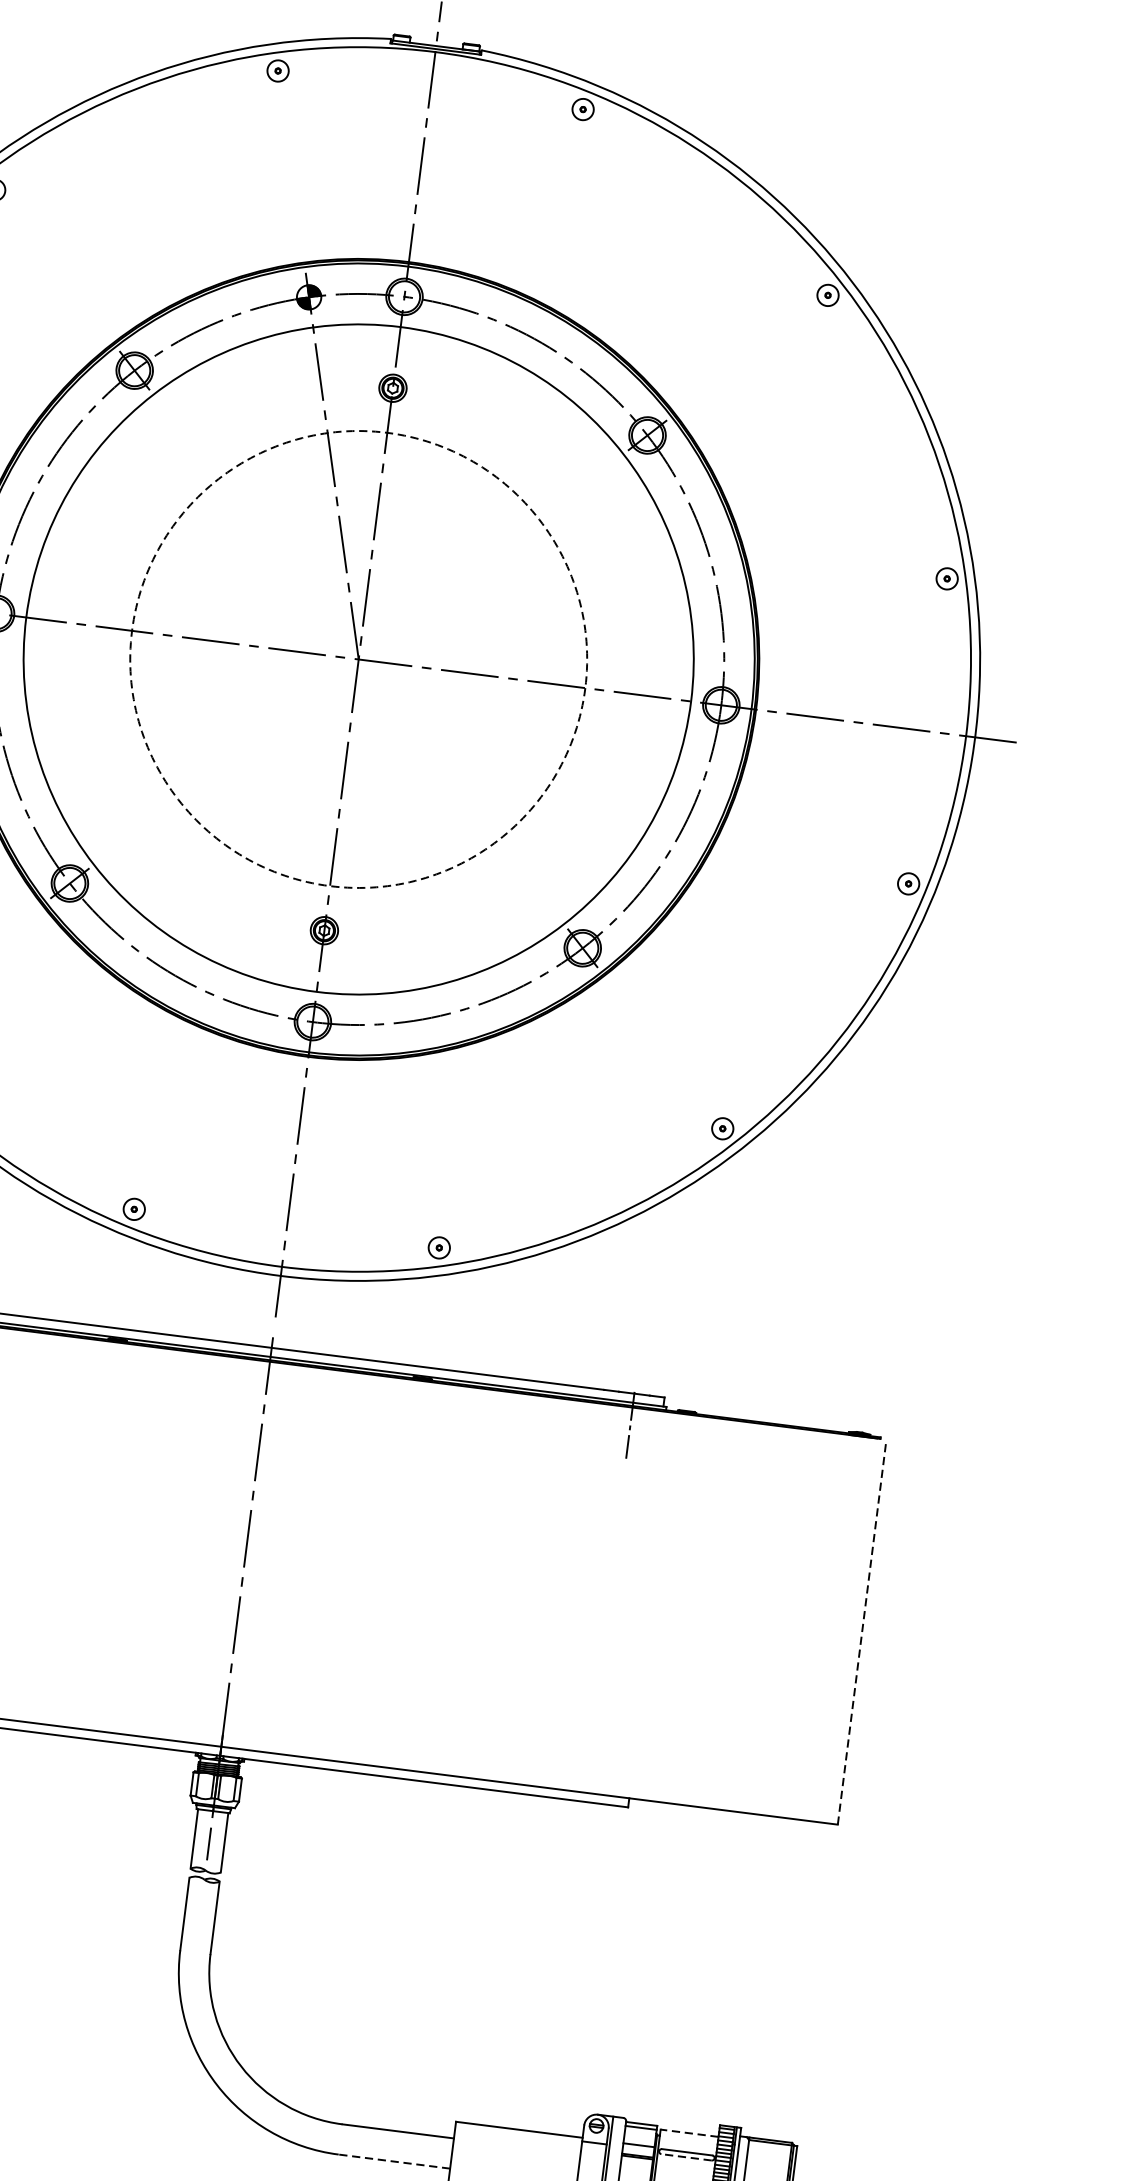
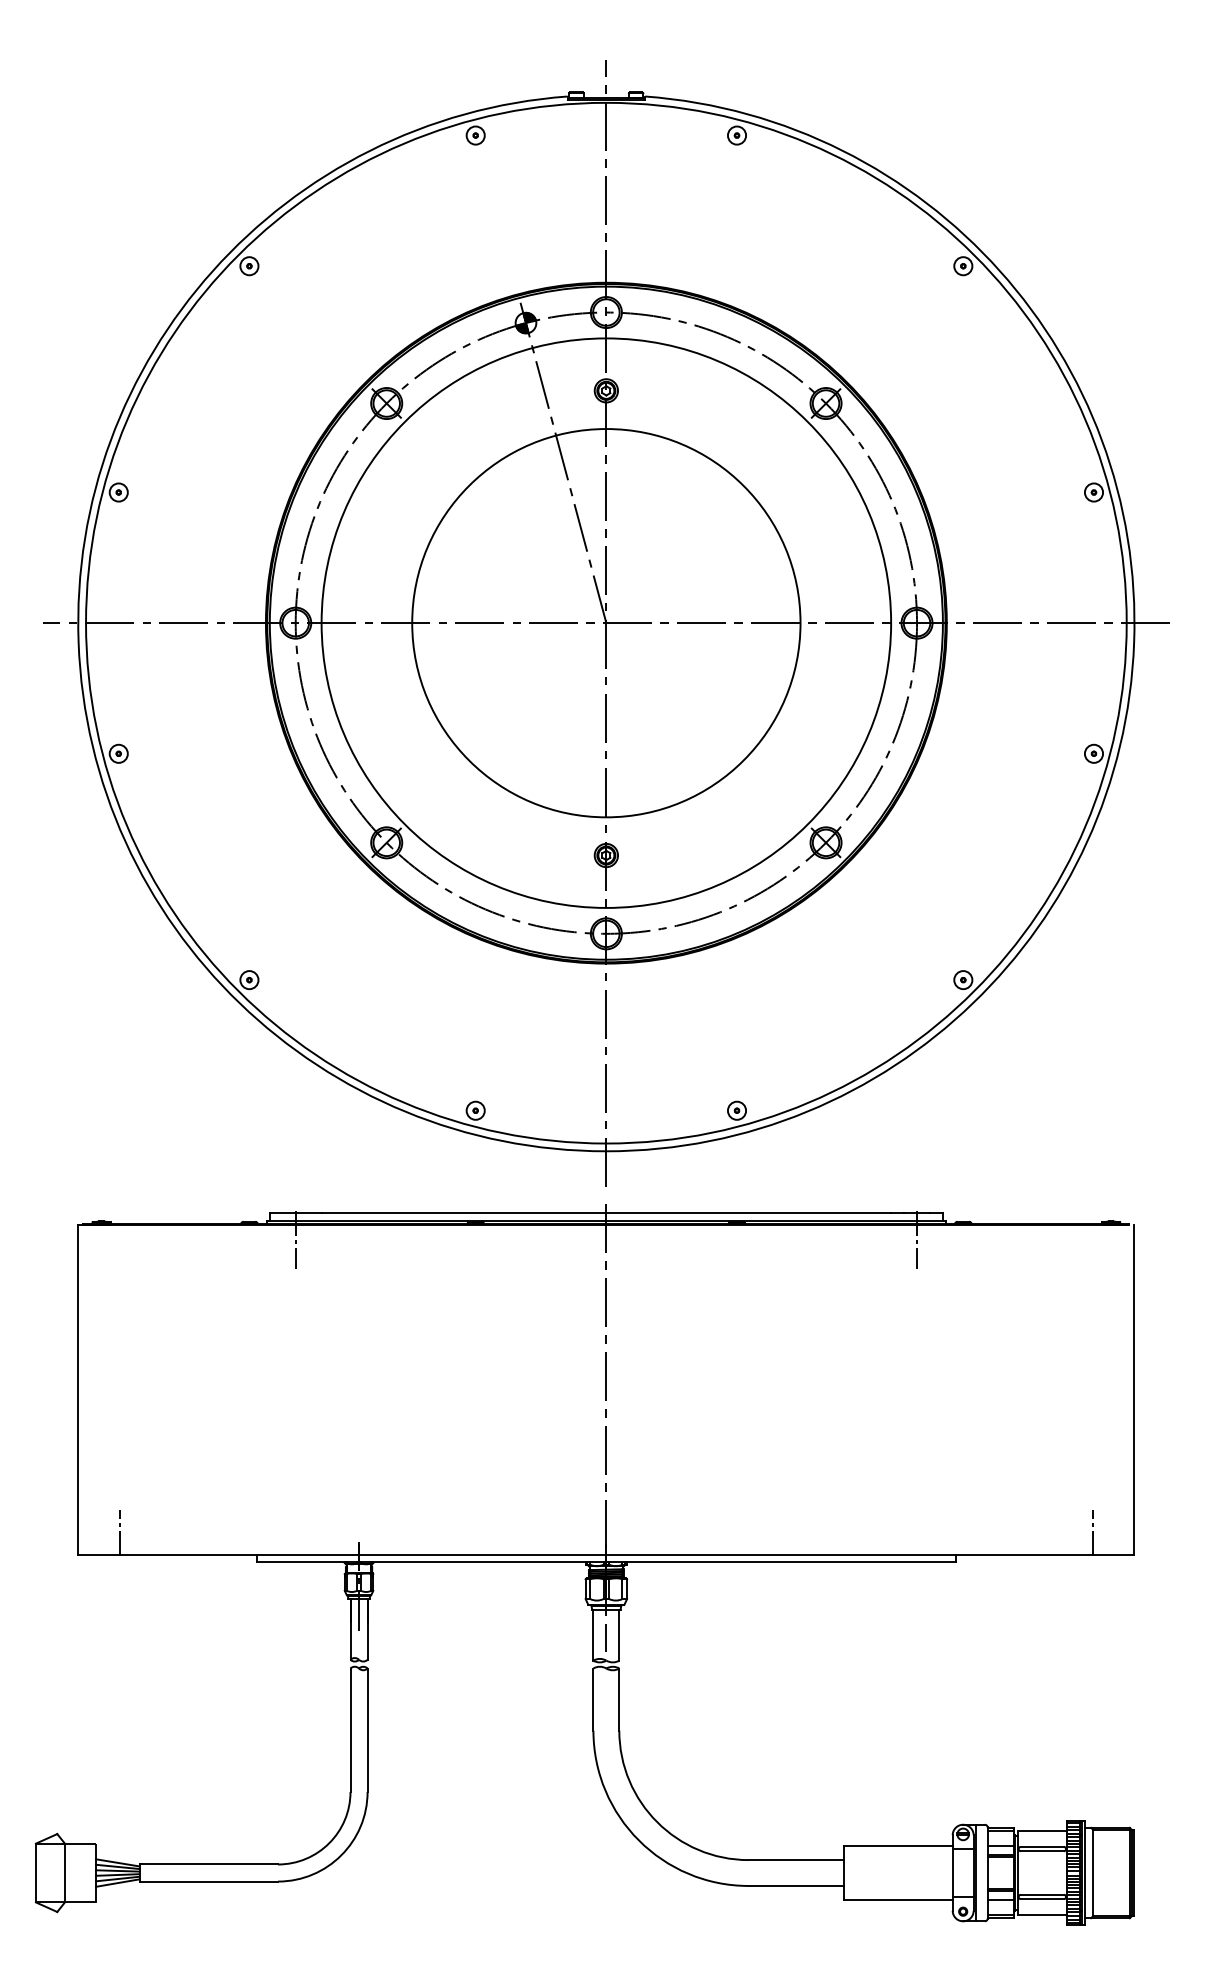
circle: (358, 659) -> (606, 623), dashed -> solid
line: (862, 1631) -> (1134, 1389), dashed -> solid
line: (793, 1793) -> (1093, 1533), added
line: (689, 2133) -> (1042, 1830), dashed -> solid
line: (686, 2157) -> (1042, 1851), dashed -> solid
line: (394, 2161) -> (796, 1885), dashed -> solid

